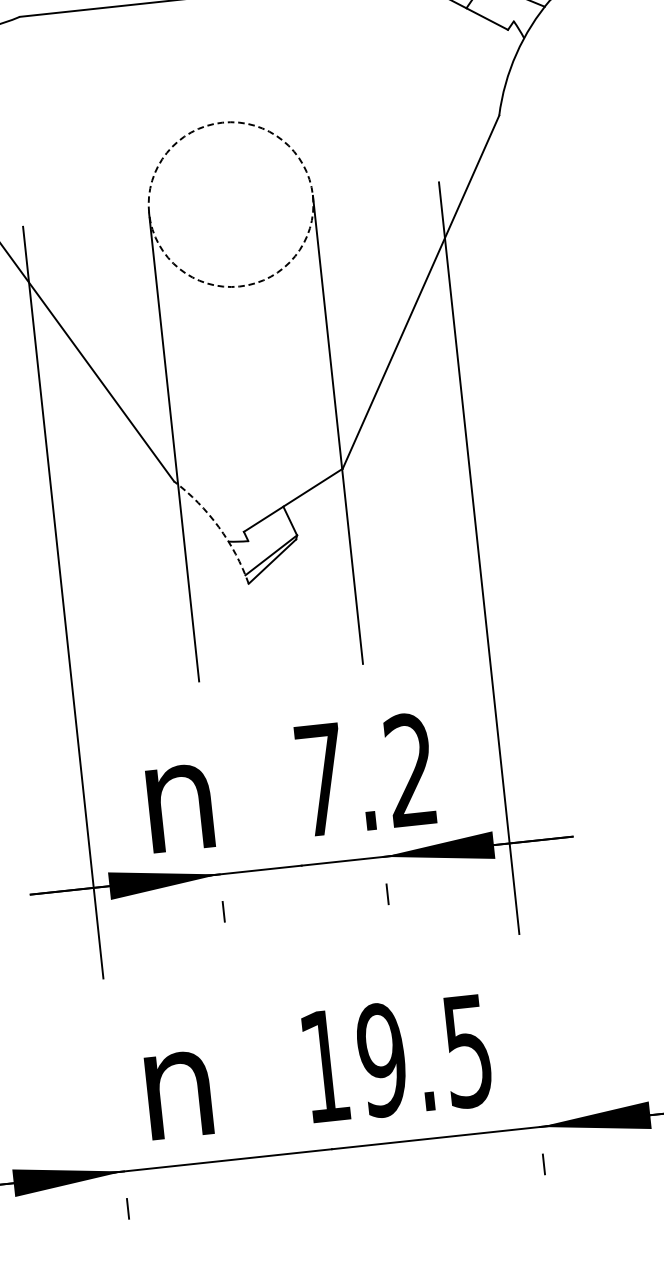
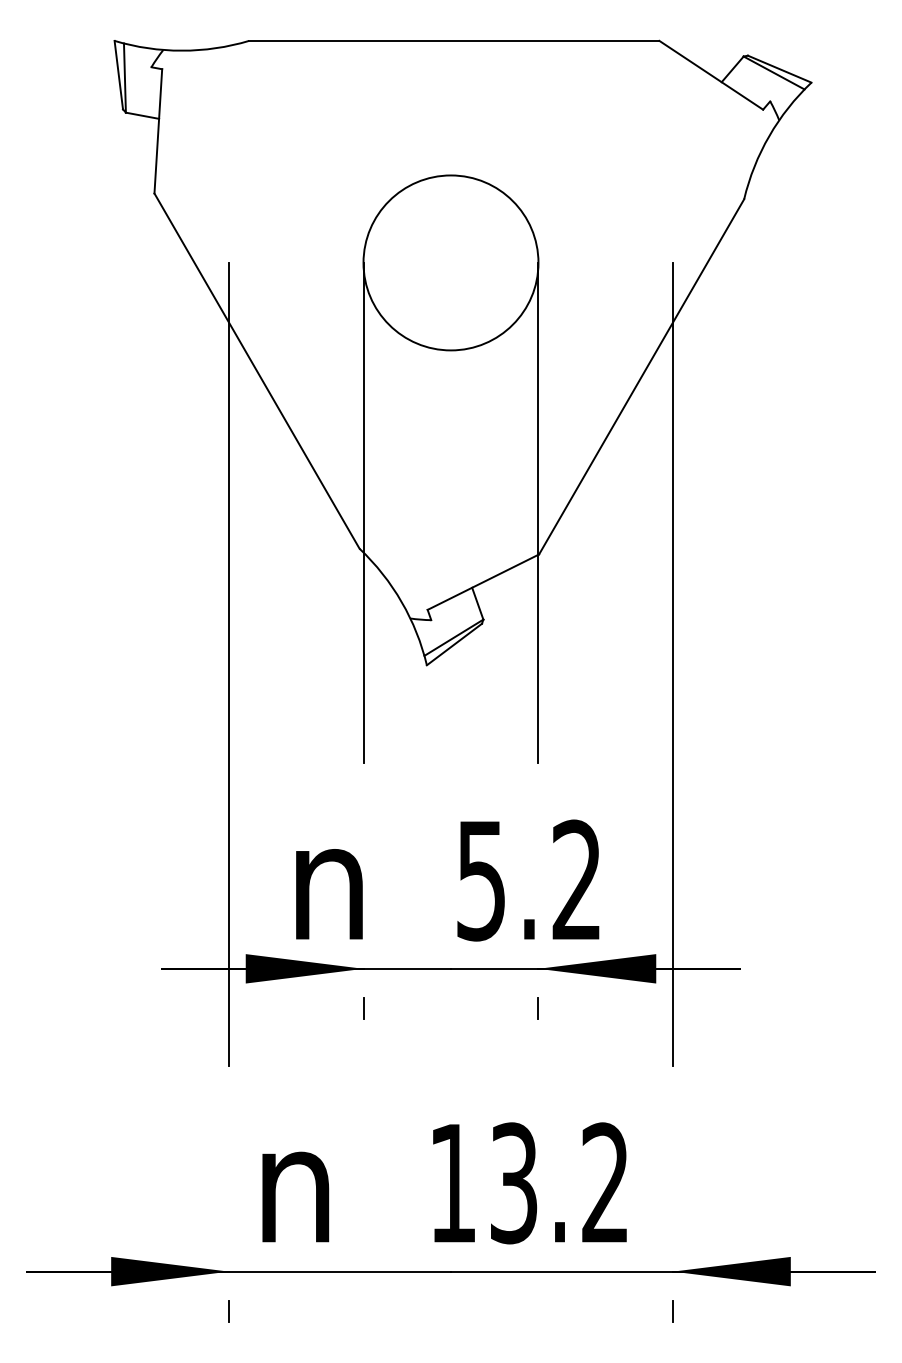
circle: (230, 204) -> (450, 262), dashed -> solid
arc: (218, 527) -> (401, 602), dashed -> solid
text: (320, 780) -> (480, 881), 7.2 -> 5.2
text: (423, 1055) -> (558, 1183), 19.5 -> 13.2

